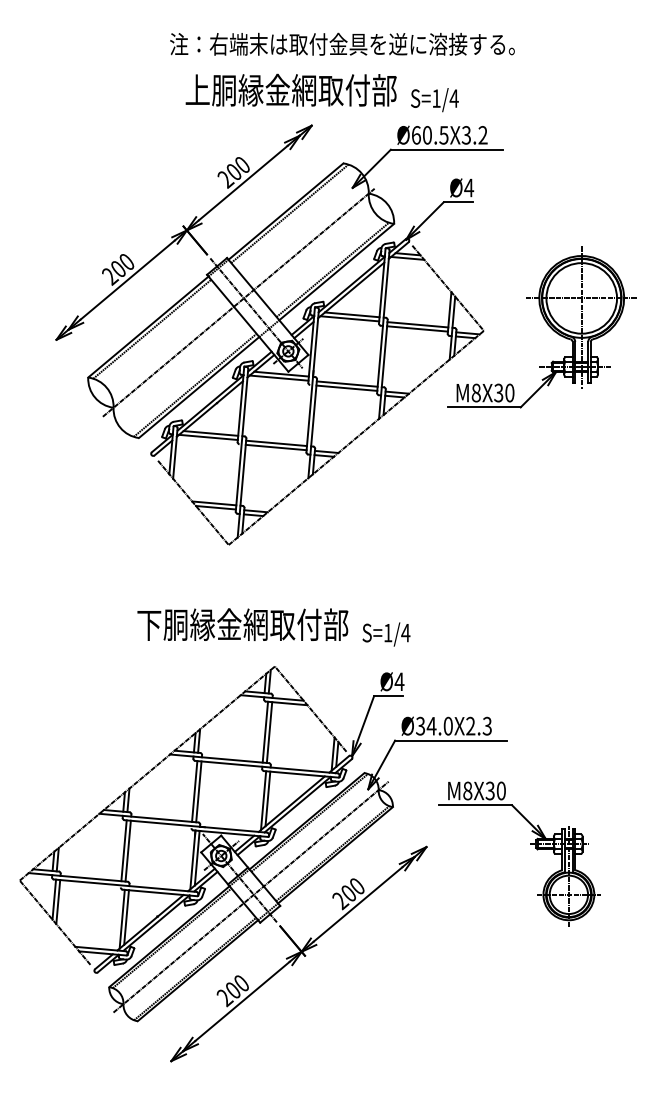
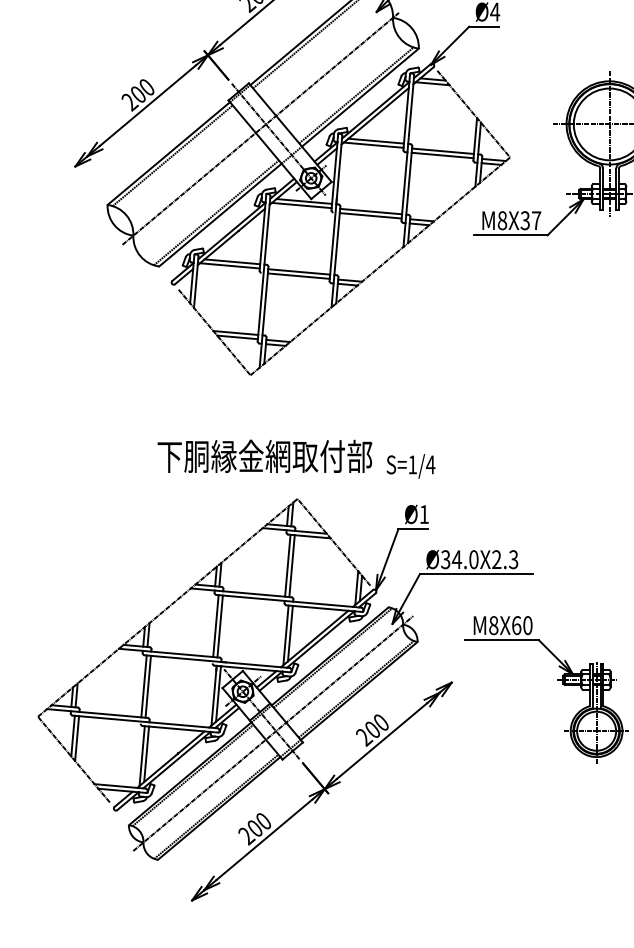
text: (509, 392) -> (536, 220), M8X30 -> M8X37
text: (399, 681) -> (424, 514), Ø4 -> Ø1
text: (489, 790) -> (515, 625), M8X30 -> M8X60

